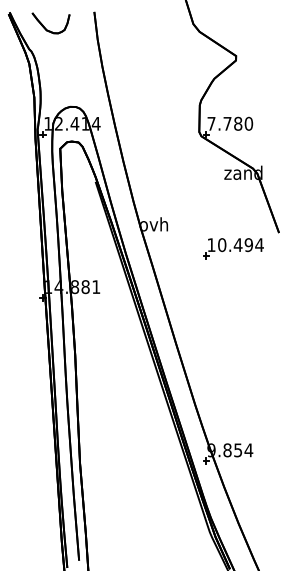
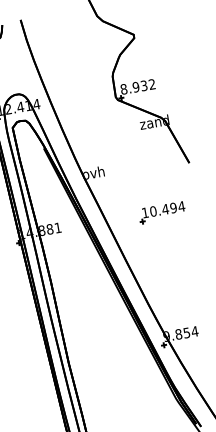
text: (230, 123) -> (138, 86), 7.780 -> 8.932
part: (233, 248) -> (162, 212), moved

